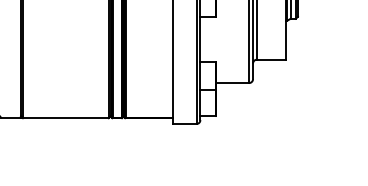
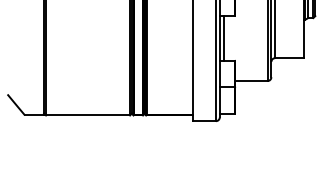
line: (204, 39) -> (223, 38), added

